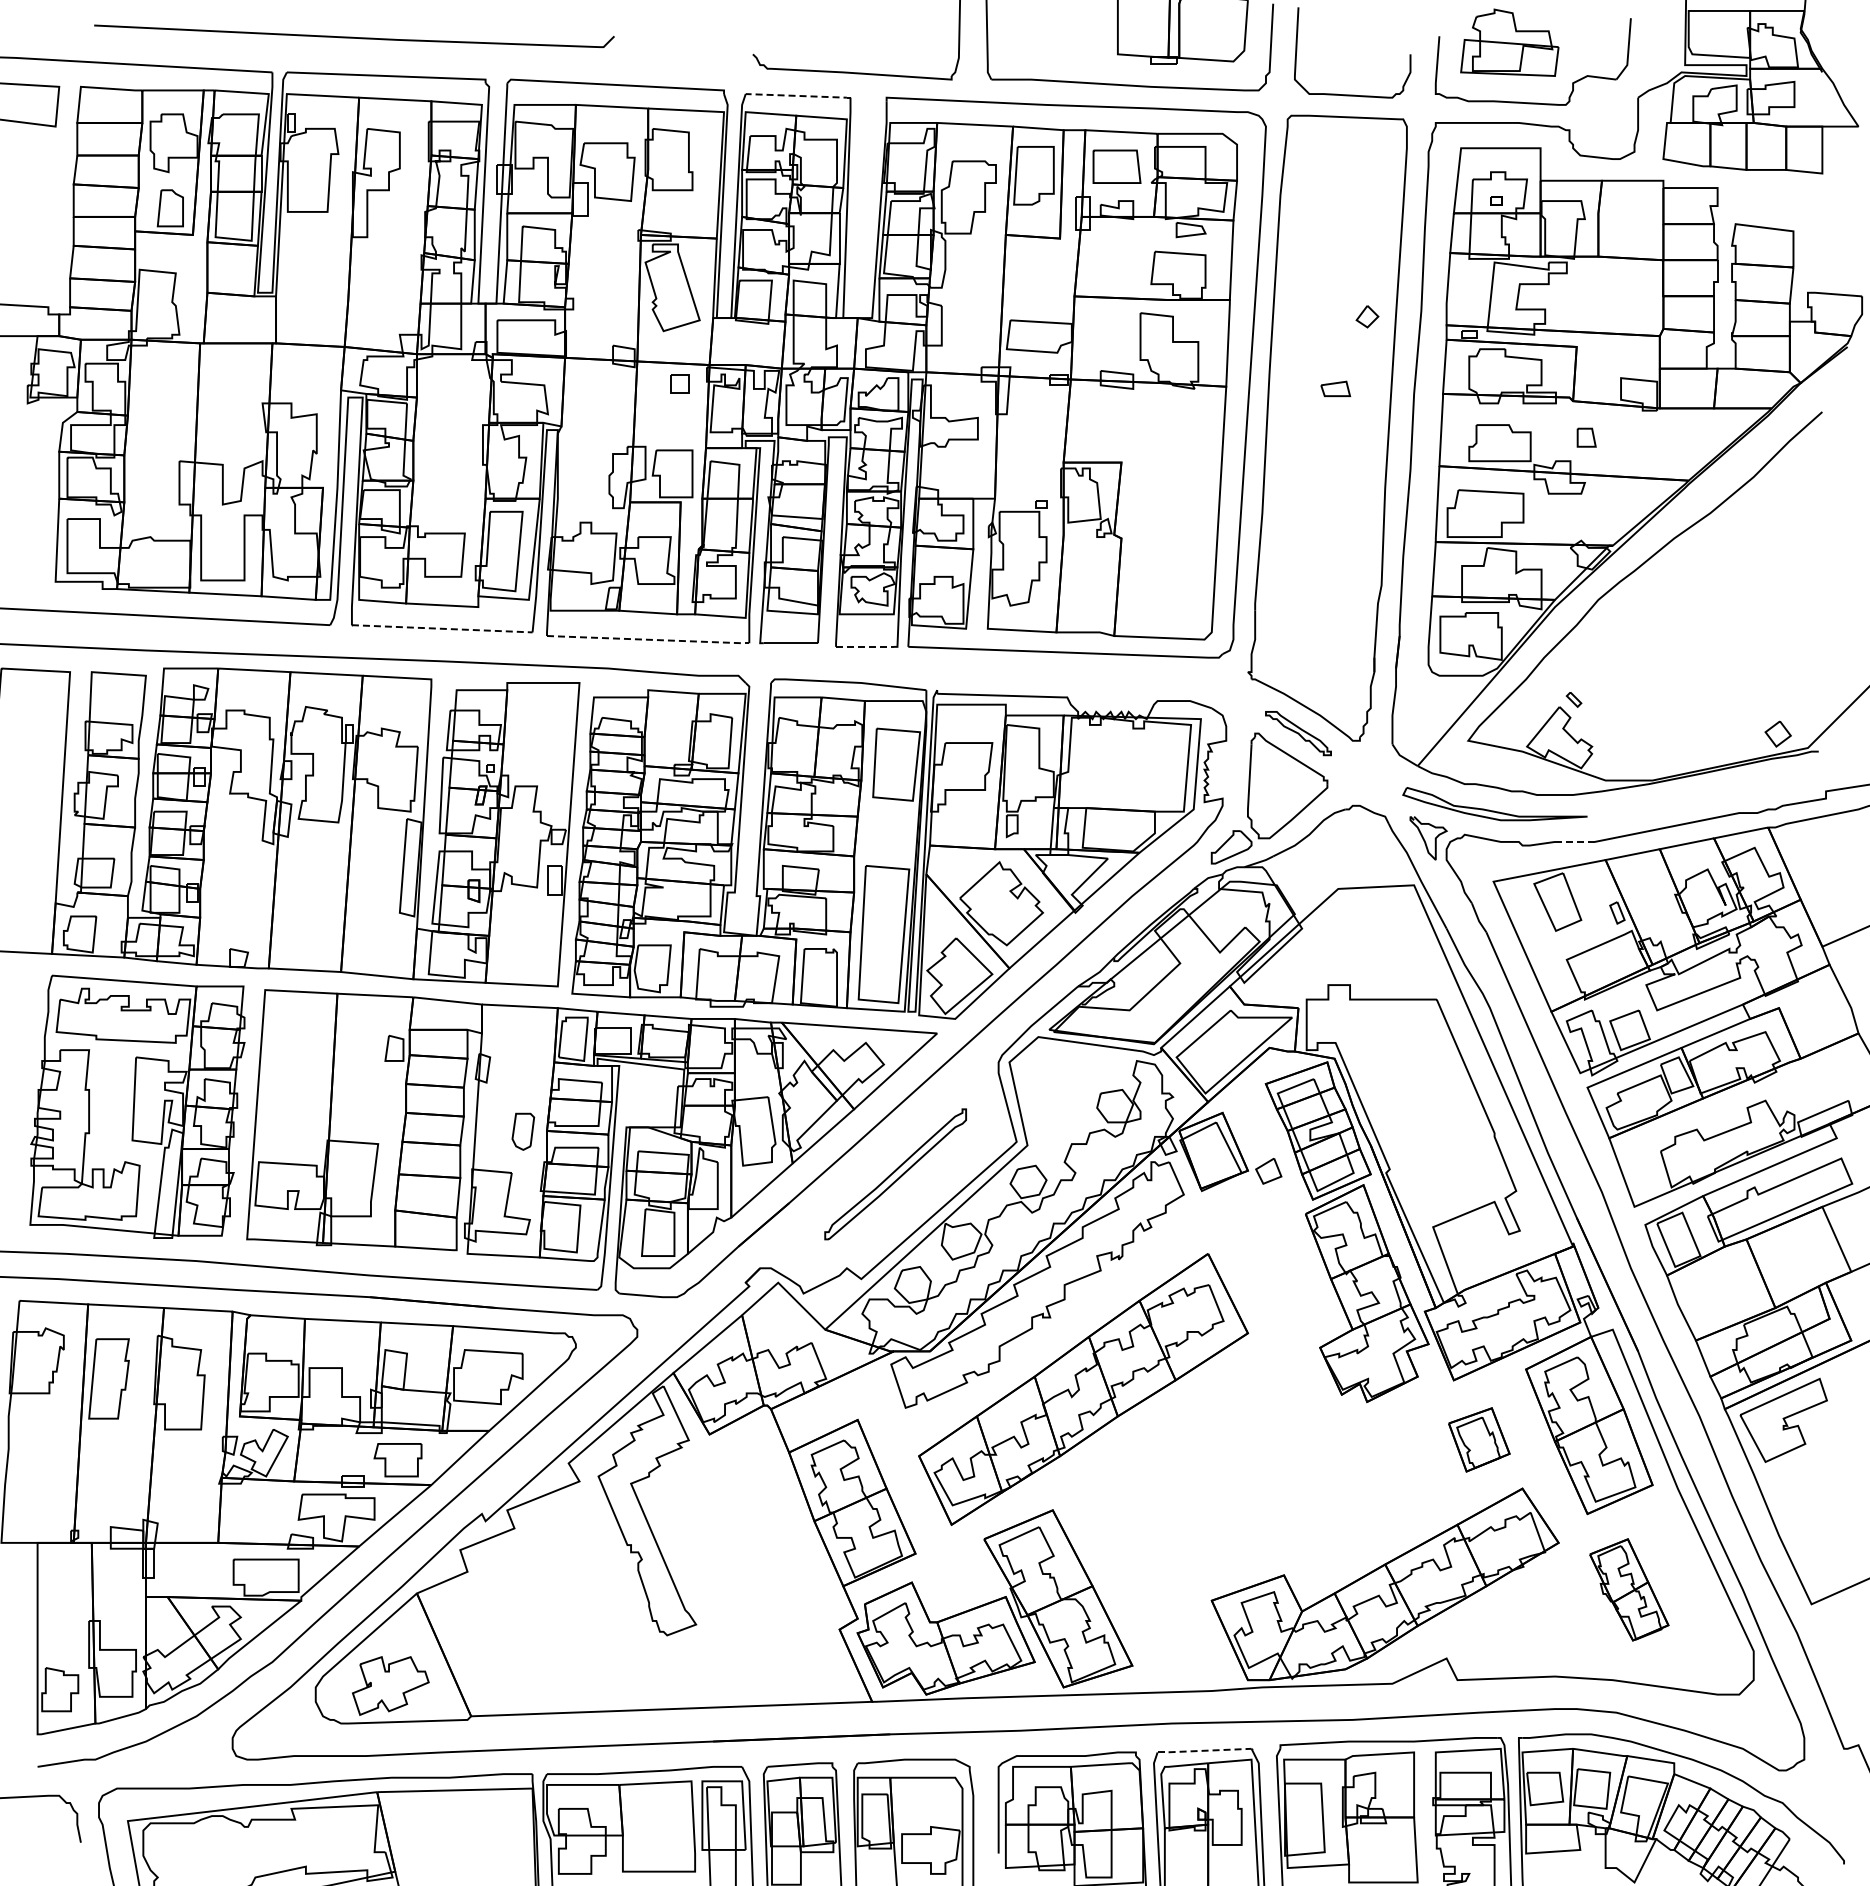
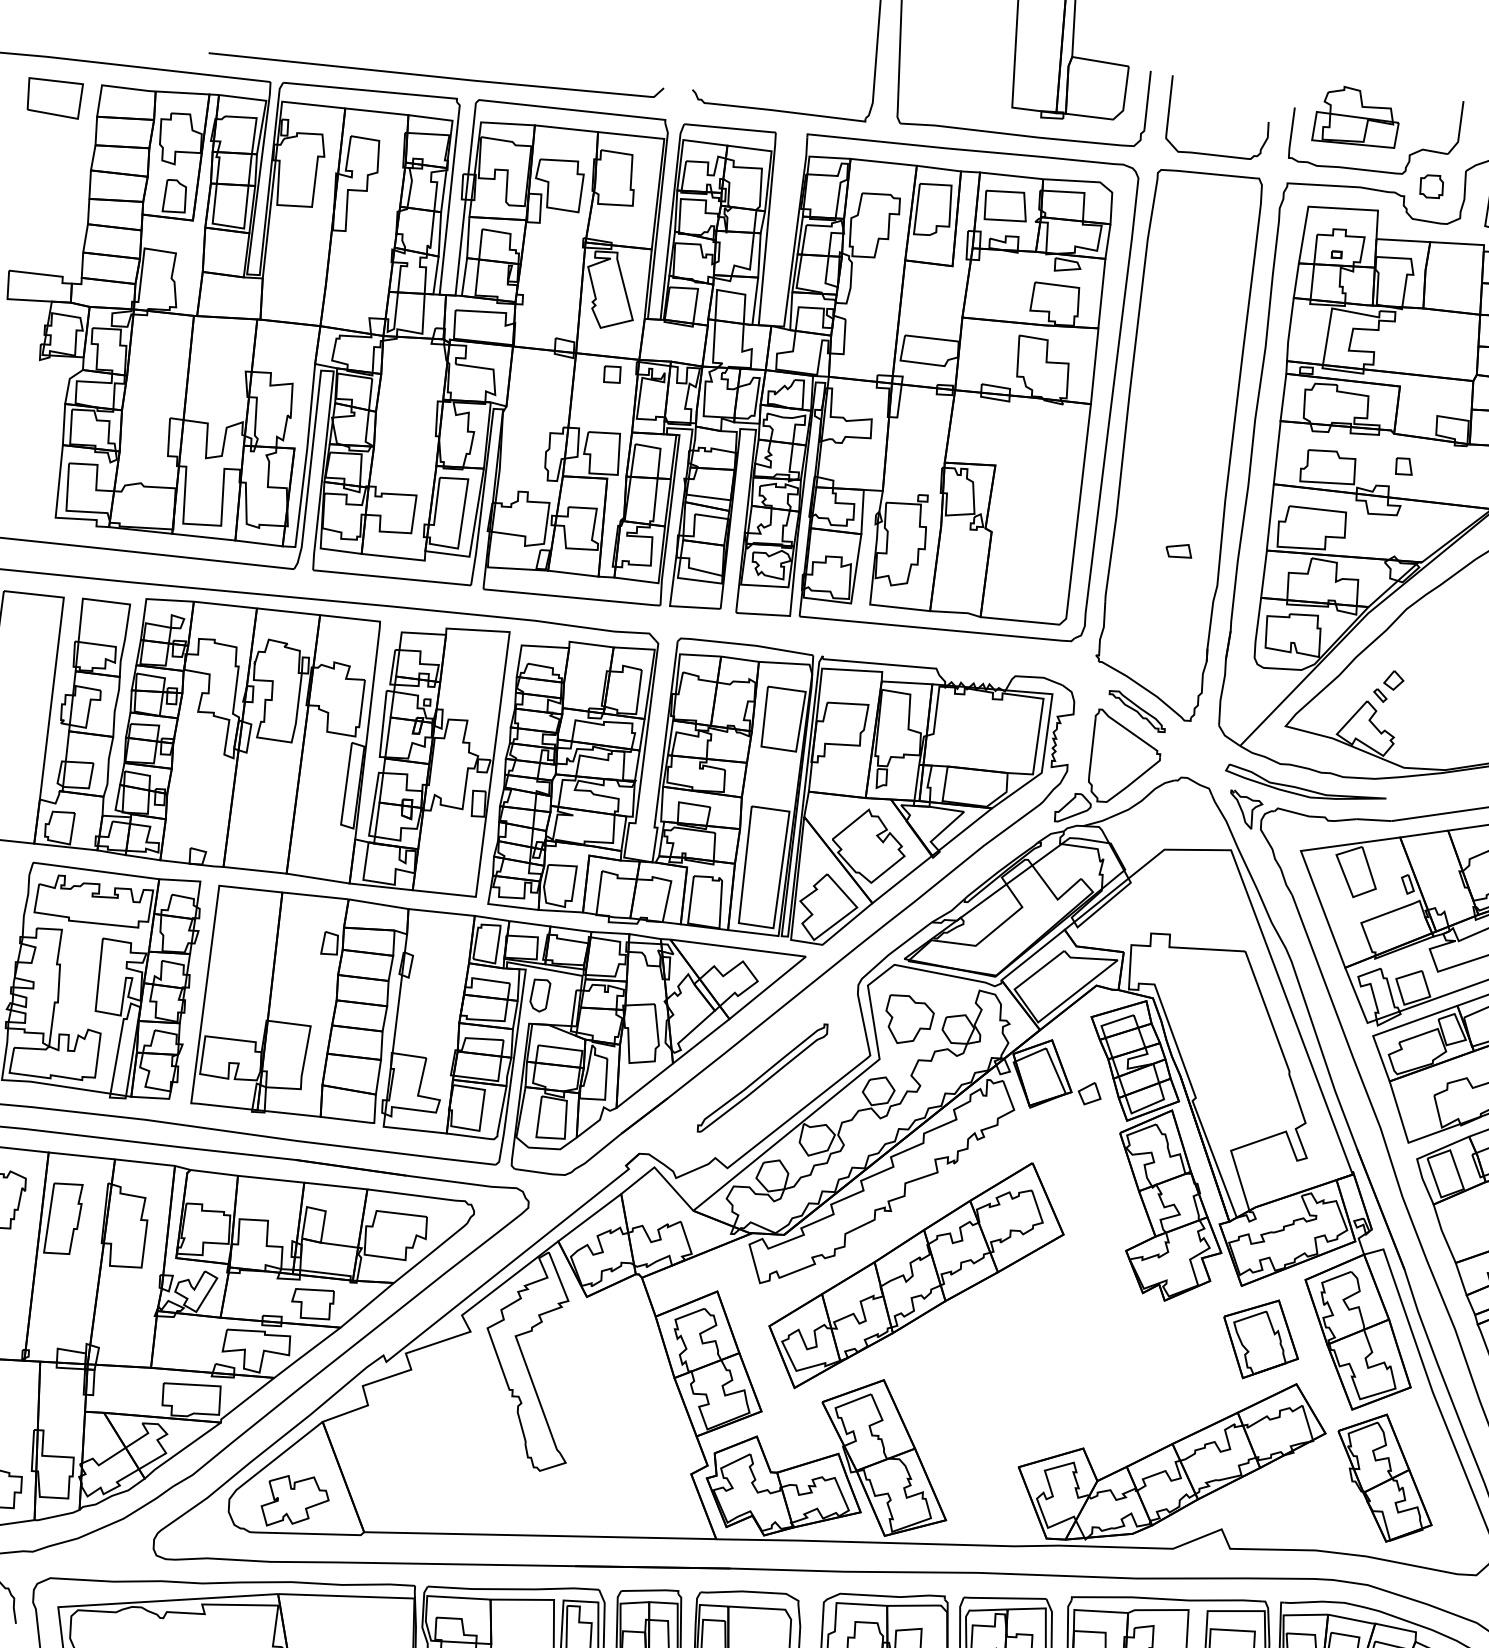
curve: (353, 36) -> (435, 75), moved
line: (798, 95) -> (730, 128), dashed -> solid
part: (1599, 117) -> (1431, 186), added
part: (1367, 316) -> (1393, 680), moved
part: (1335, 388) -> (1178, 550), moved
line: (441, 628) -> (391, 577), dashed -> solid
line: (649, 639) -> (573, 597), dashed -> solid
line: (864, 646) -> (761, 614), dashed -> solid
line: (1574, 841) -> (1373, 819), dashed -> solid
part: (1059, 1098) -> (909, 1019), added
part: (523, 1131) -> (540, 995), moved
part: (1479, 1439) -> (1261, 1339), size x1.43
part: (1629, 1589) -> (1385, 1477), size x1.43
line: (1204, 1750) -> (1005, 1598), dashed -> solid

